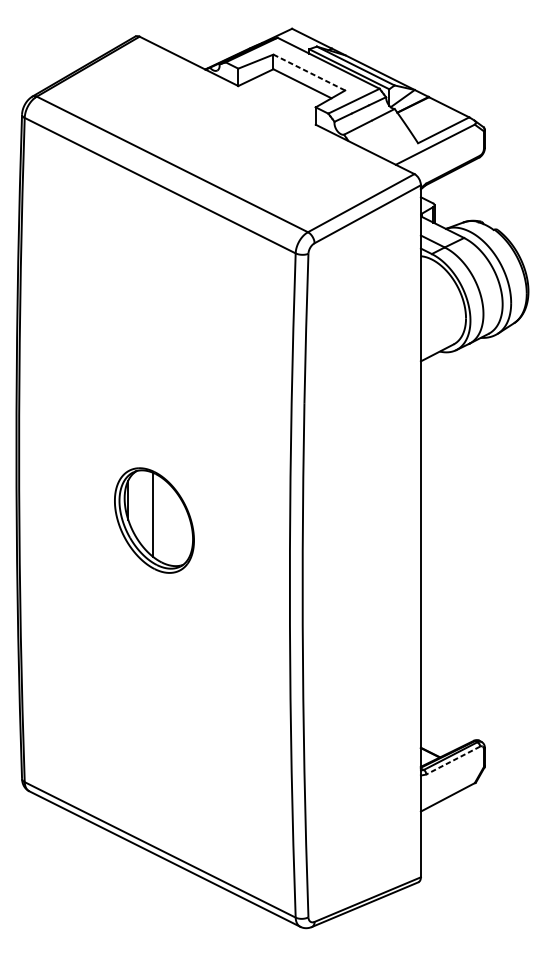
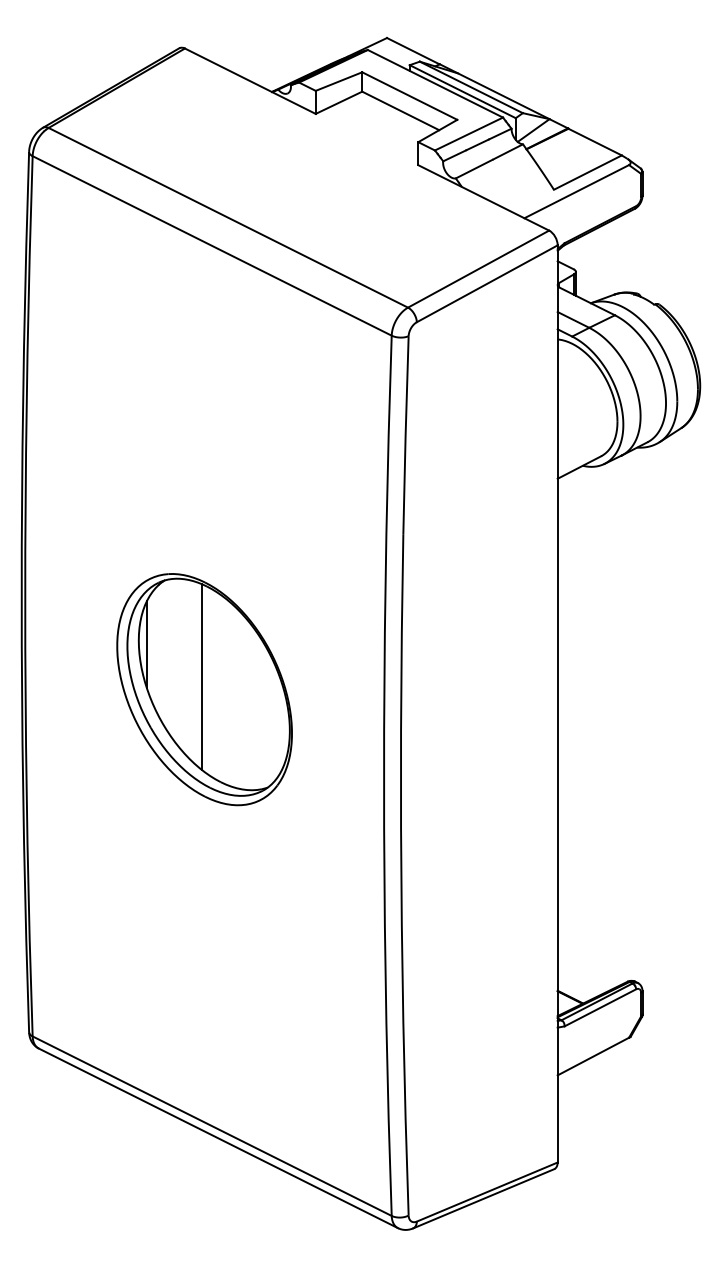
line: (309, 72) -> (410, 96), dashed -> solid
part: (154, 520) -> (204, 689), size x1.67
line: (452, 761) -> (599, 1008), dashed -> solid

